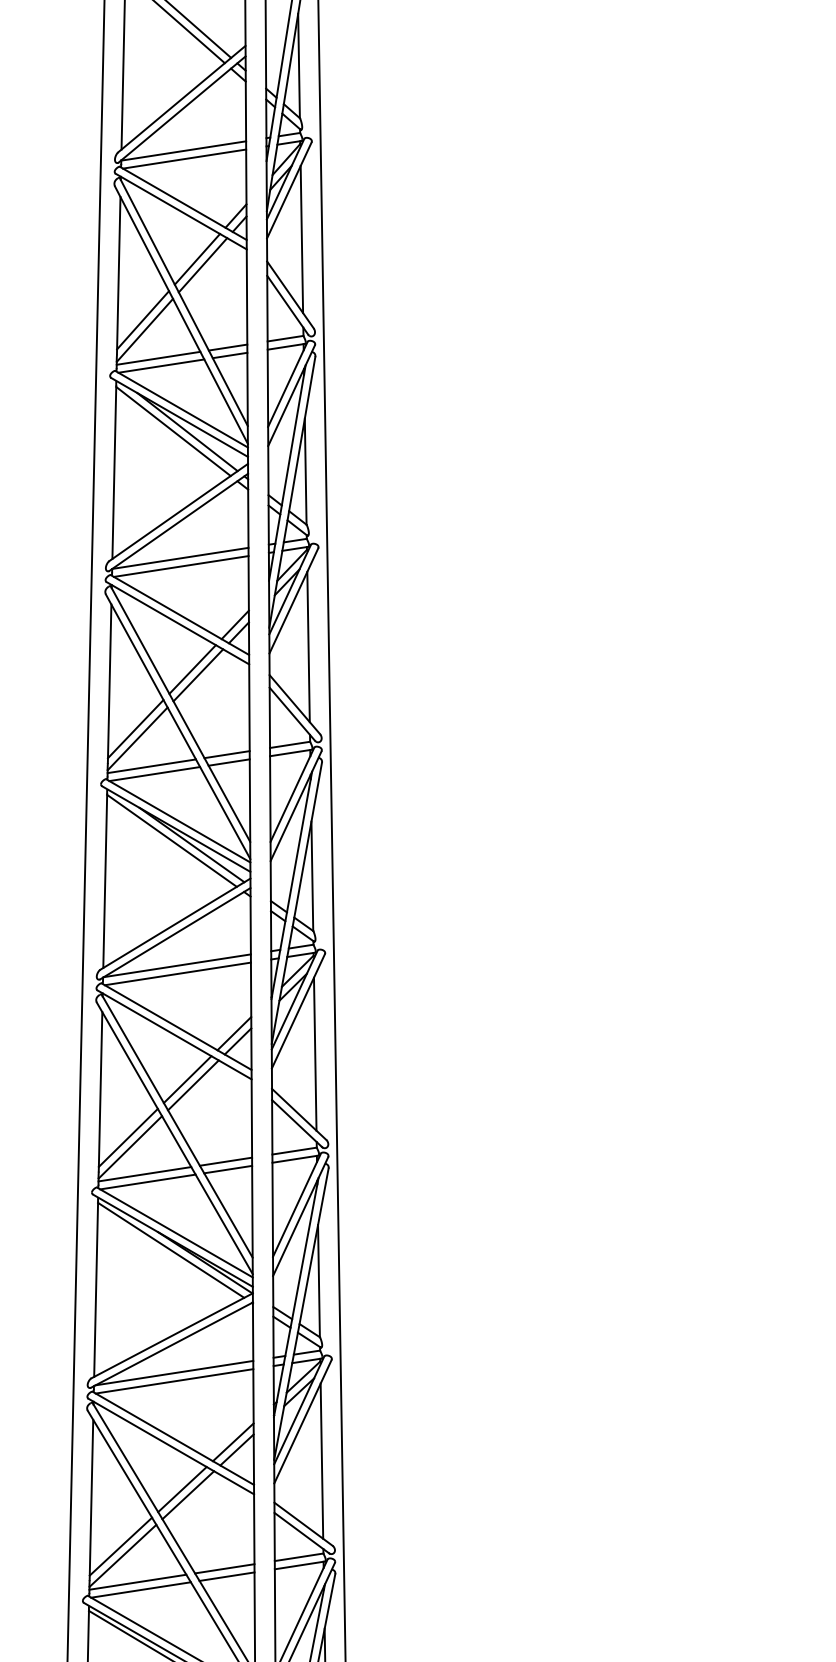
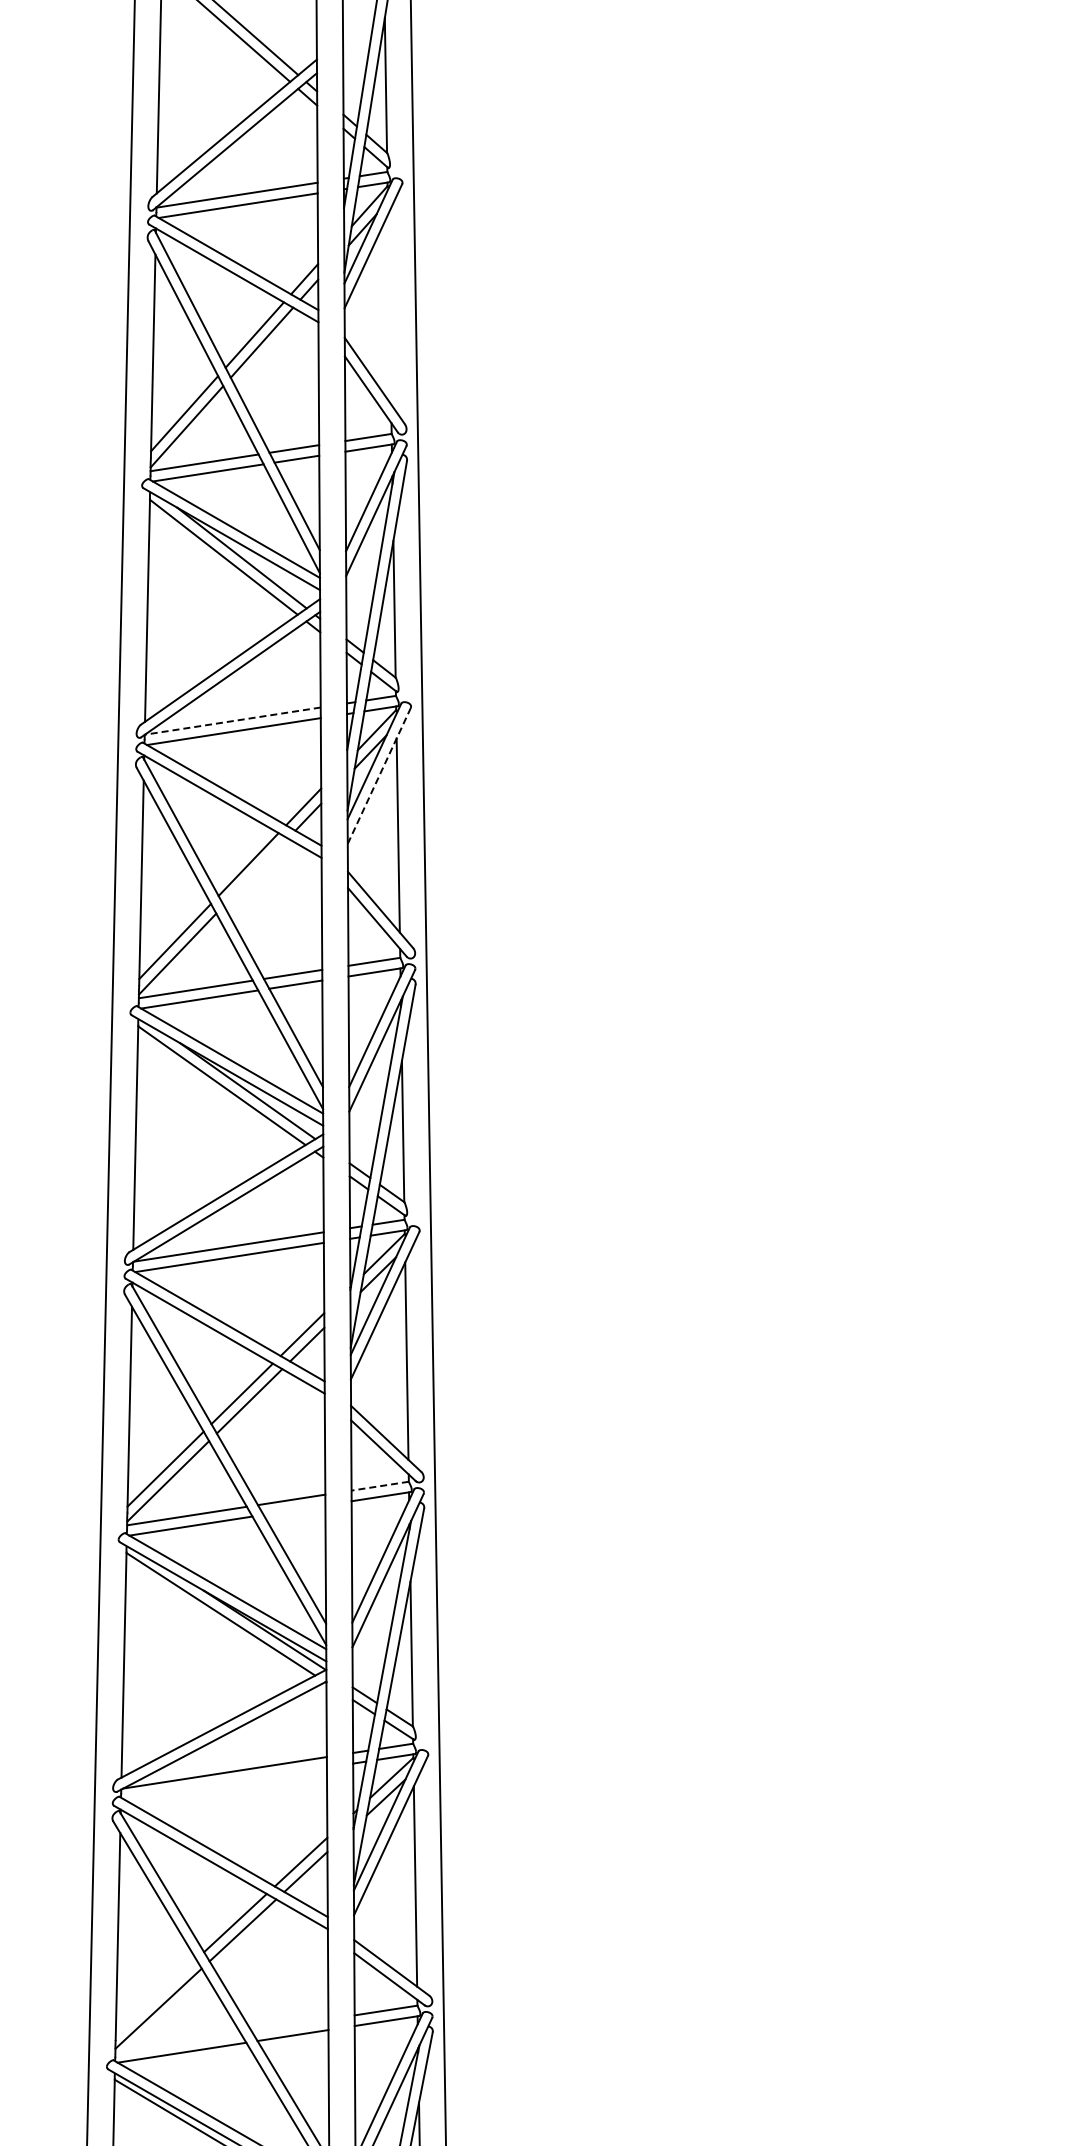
line: (301, 239) -> (389, 309), removed
line: (180, 558) -> (232, 721), solid -> dashed
line: (294, 601) -> (379, 776), solid -> dashed
line: (197, 674) -> (255, 871), removed
line: (294, 1151) -> (380, 1486), solid -> dashed
line: (228, 1169) -> (294, 1509), removed
line: (173, 1381) -> (224, 1783), removed
line: (120, 1546) -> (155, 1996), removed
line: (224, 1568) -> (289, 2025), removed
line: (137, 1582) -> (177, 2042), removed

